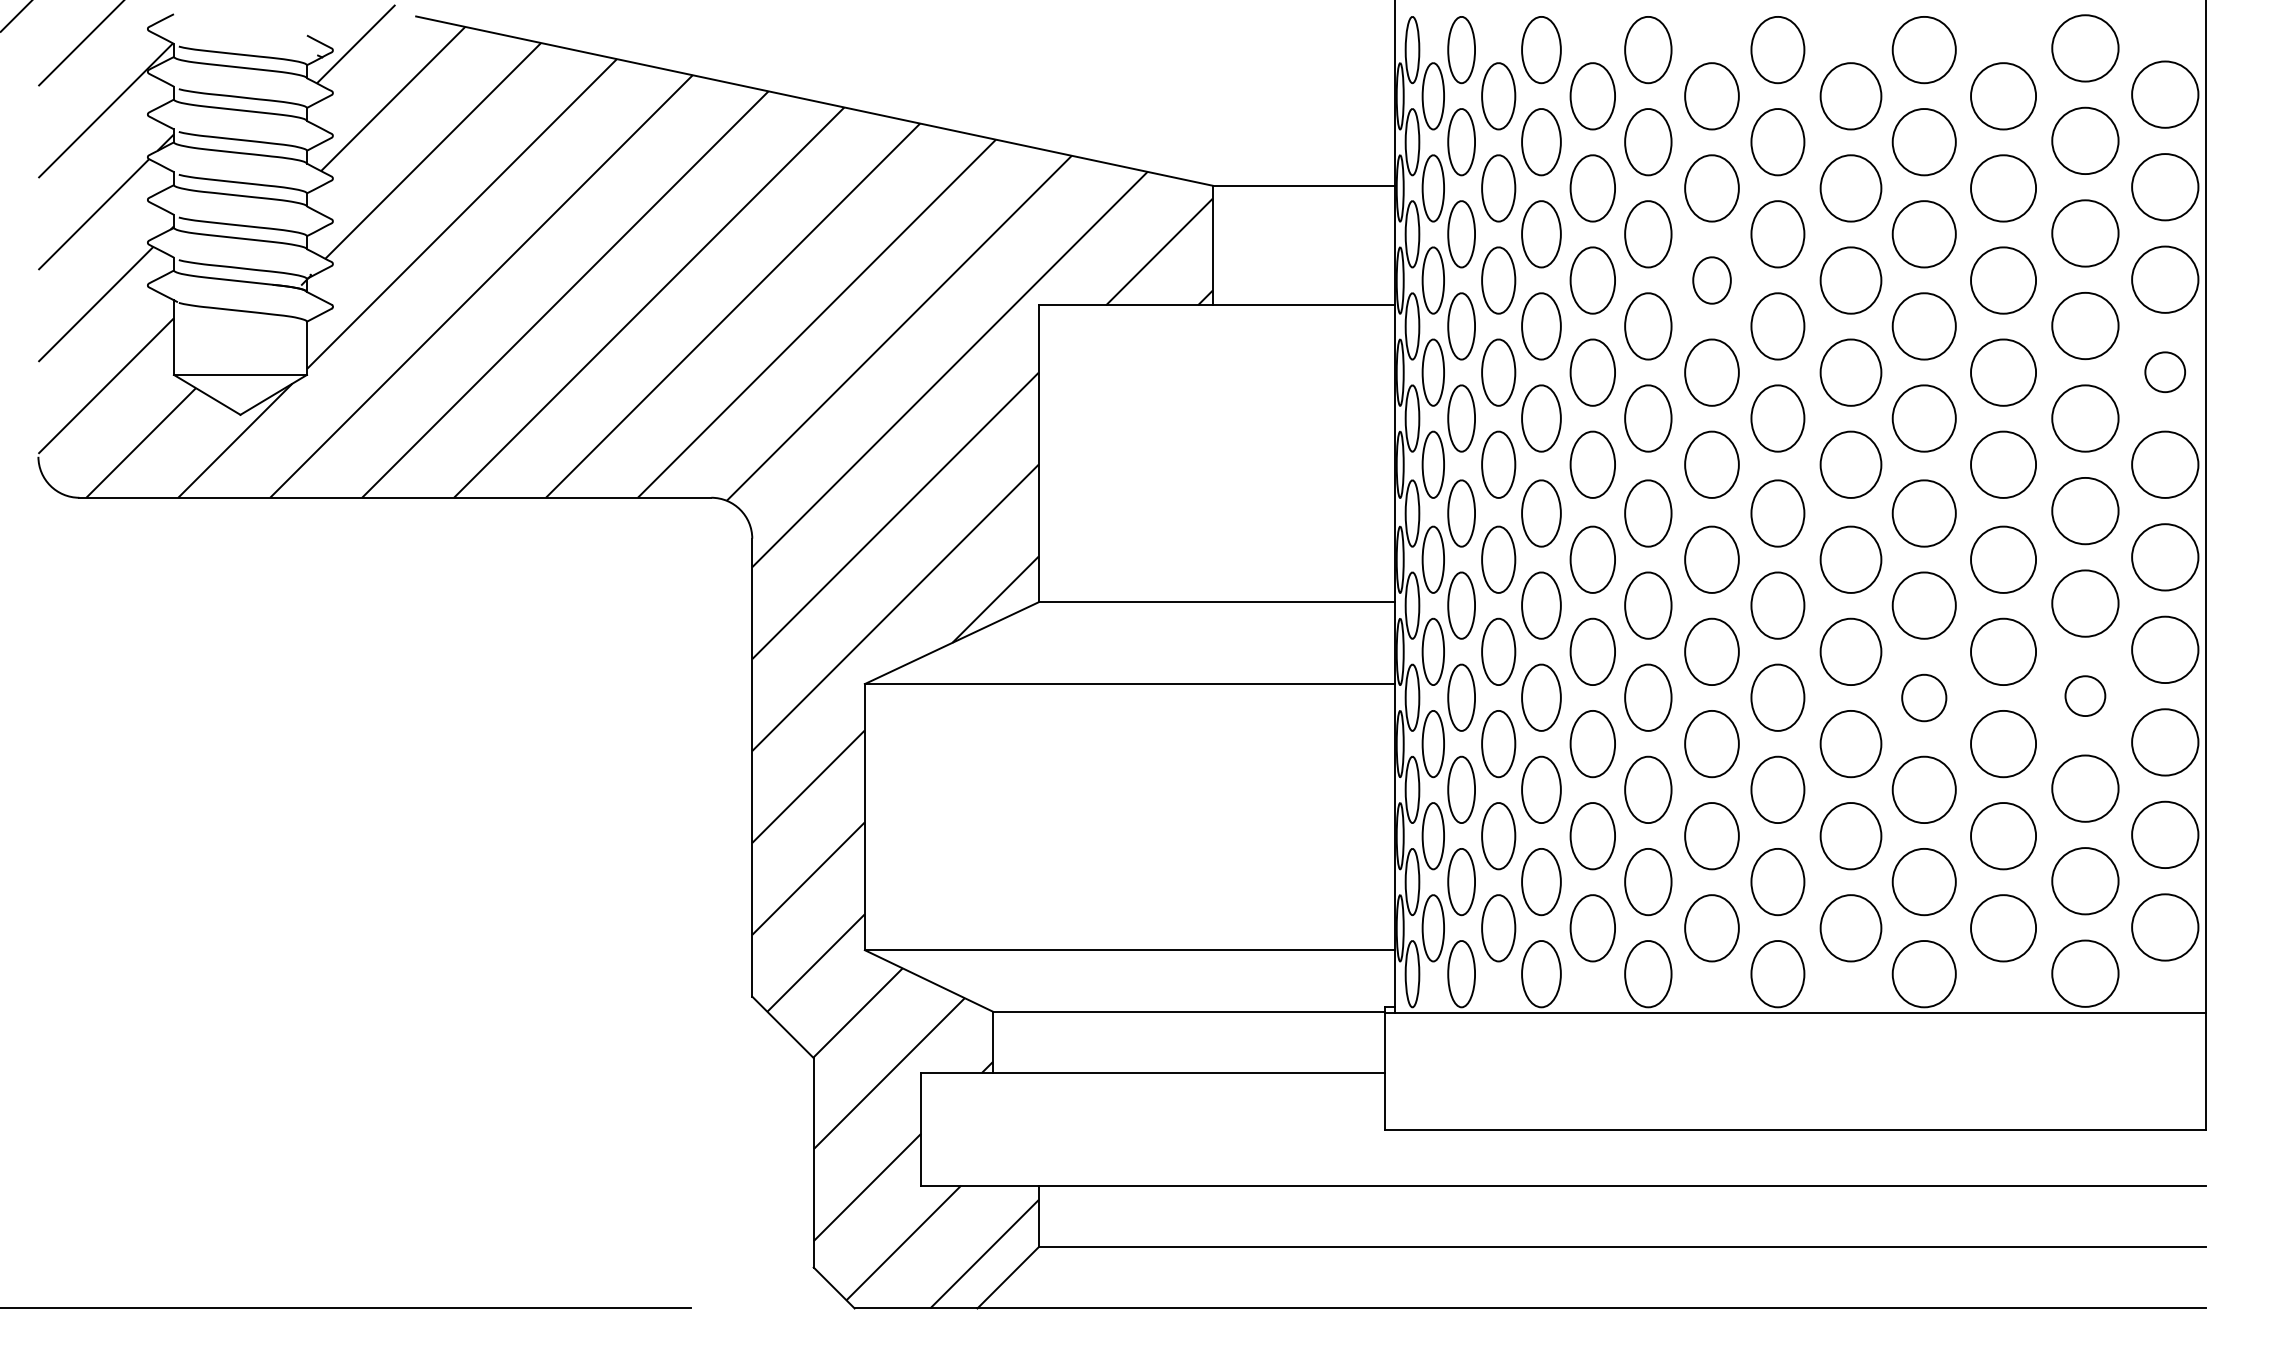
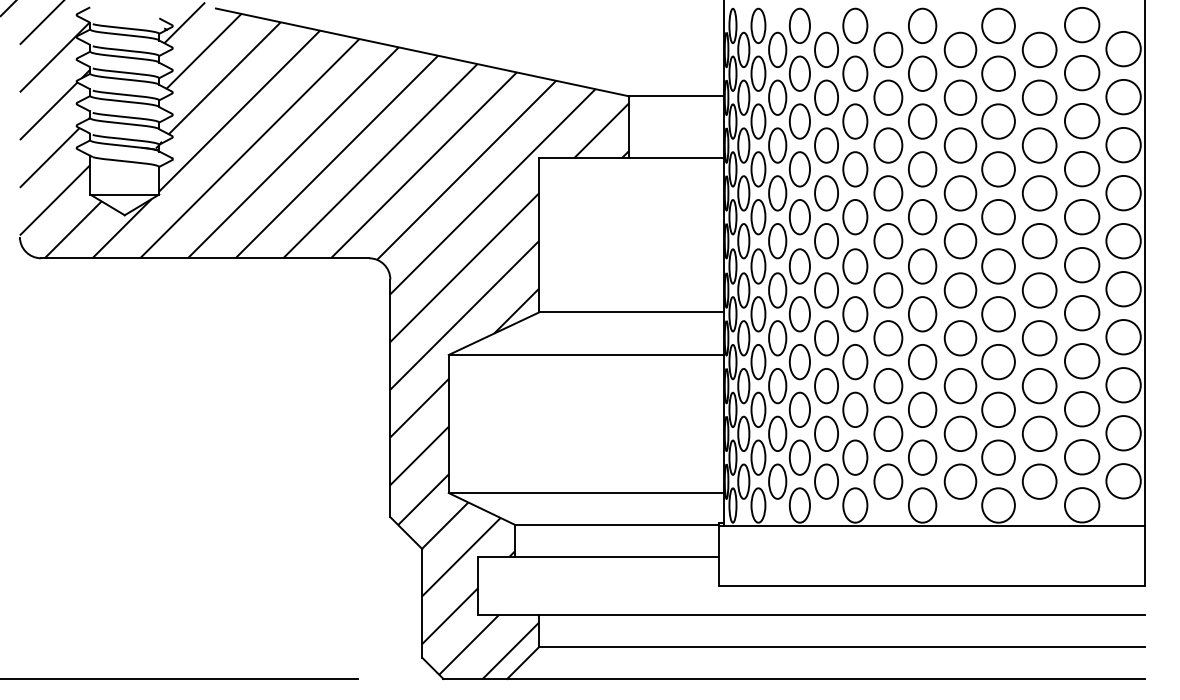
part: (1712, 280) -> (888, 145), size x1.43
circle: (2165, 370) -> (1123, 192), size x1.67
circle: (2084, 696) -> (1081, 361), size x1.67
part: (1924, 698) -> (998, 362), size x1.43

